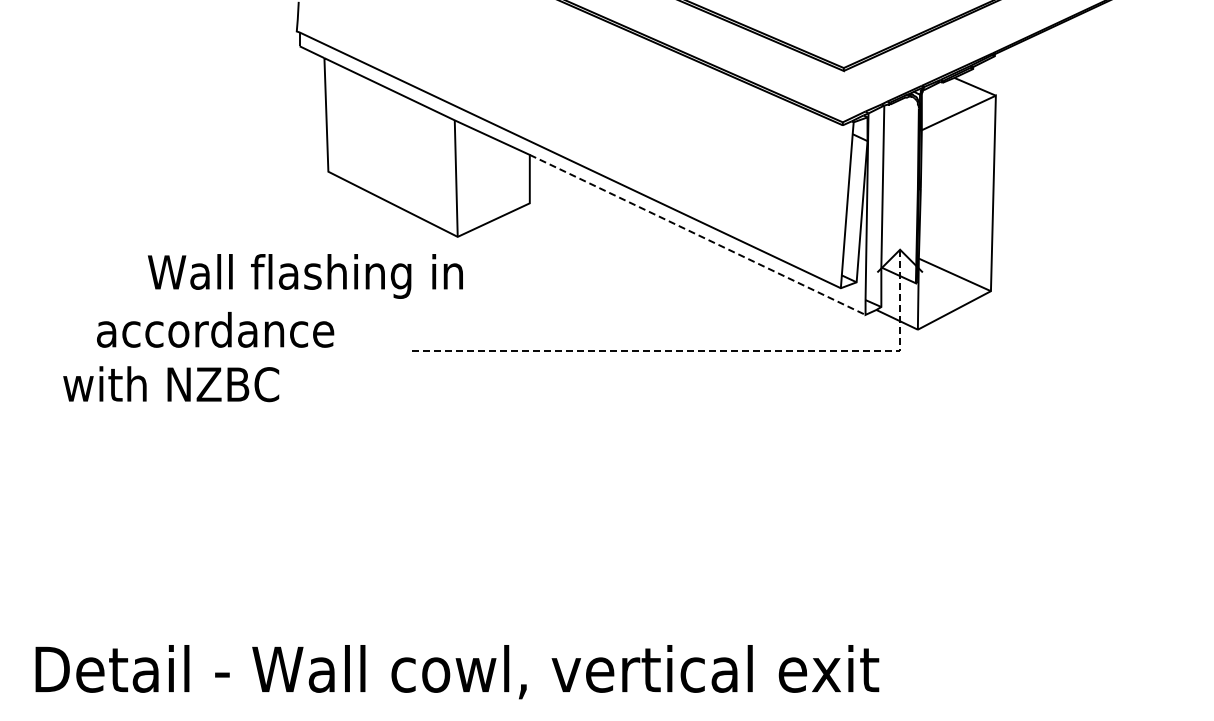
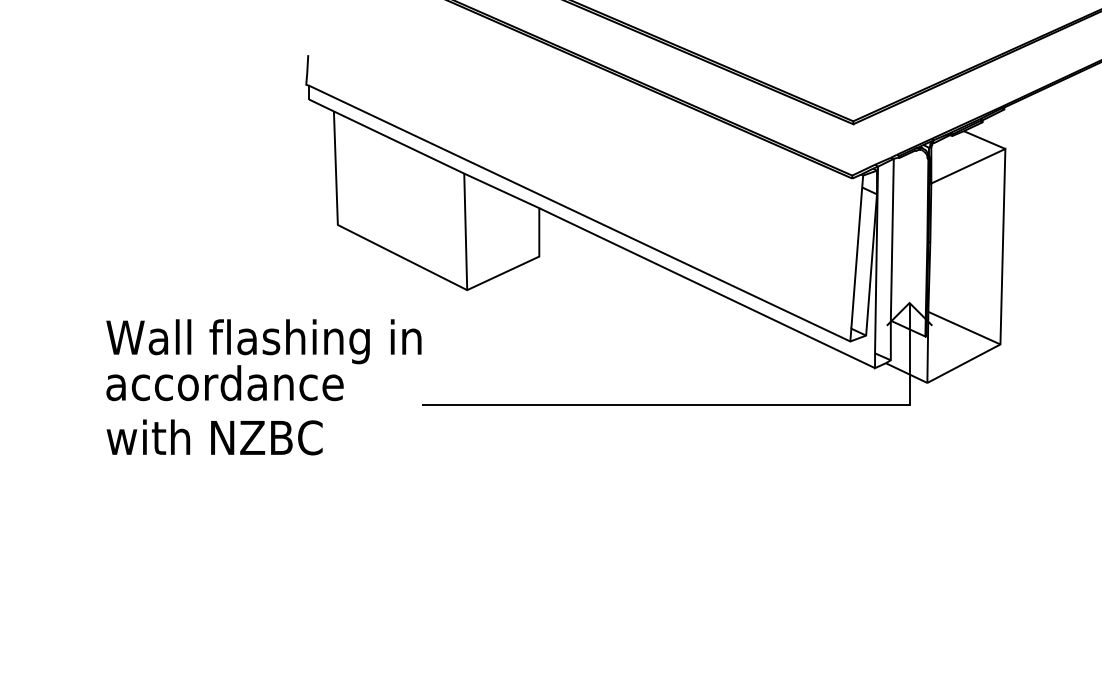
line: (697, 234) -> (706, 287), dashed -> solid
text: (305, 276) -> (263, 341), moved
line: (707, 351) -> (716, 404), dashed -> solid
text: (171, 384) -> (214, 437), moved

